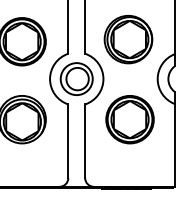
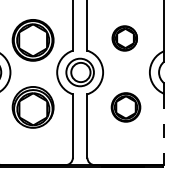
part: (128, 39) -> (124, 38), size x0.6
part: (129, 119) -> (125, 107), size x0.7
line: (174, 145) -> (164, 129), solid -> dashed

